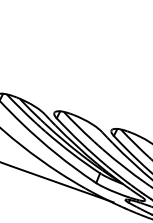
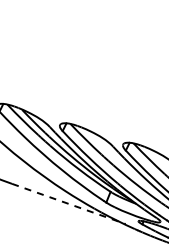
line: (62, 184) -> (69, 204), solid -> dashed

